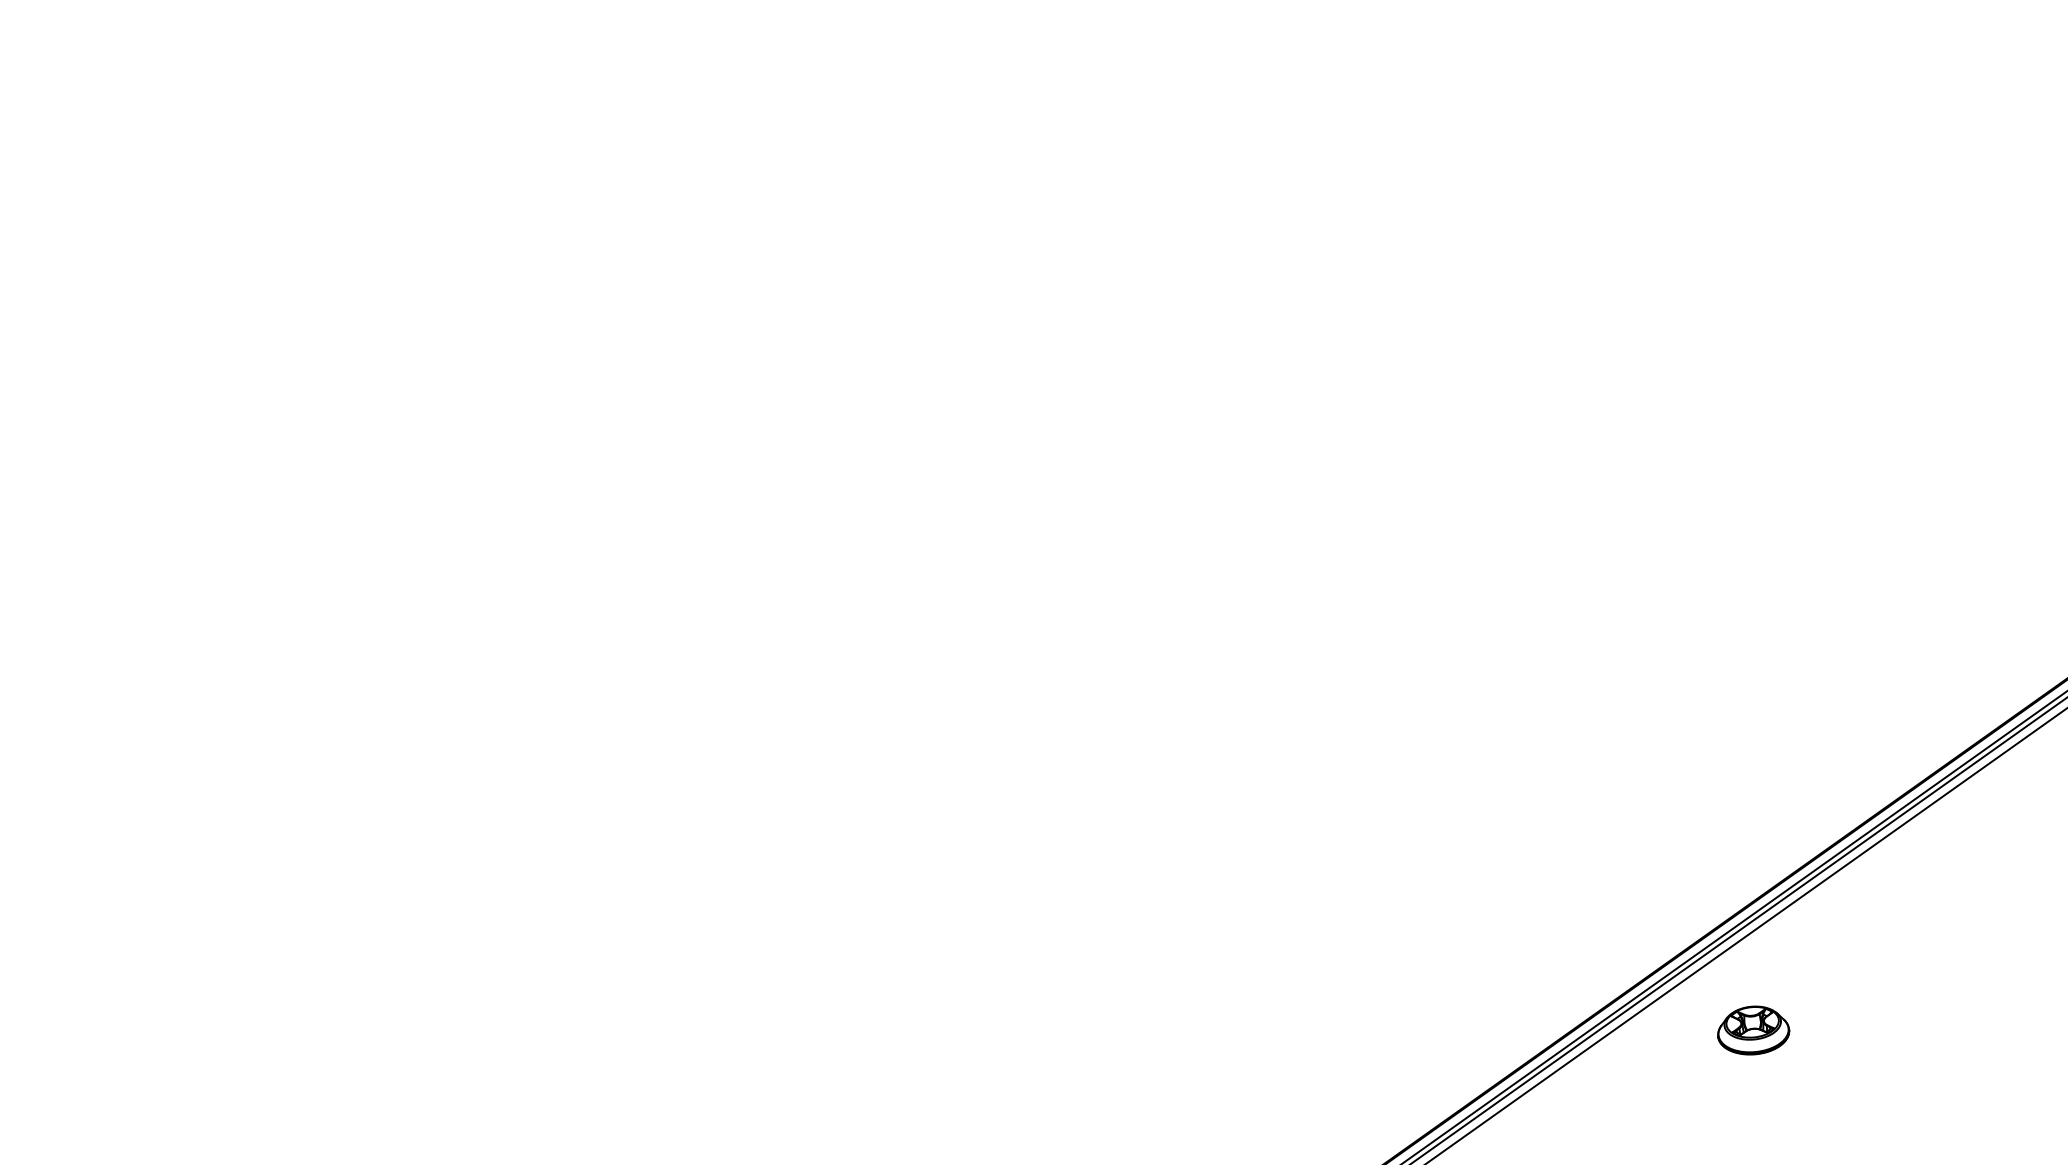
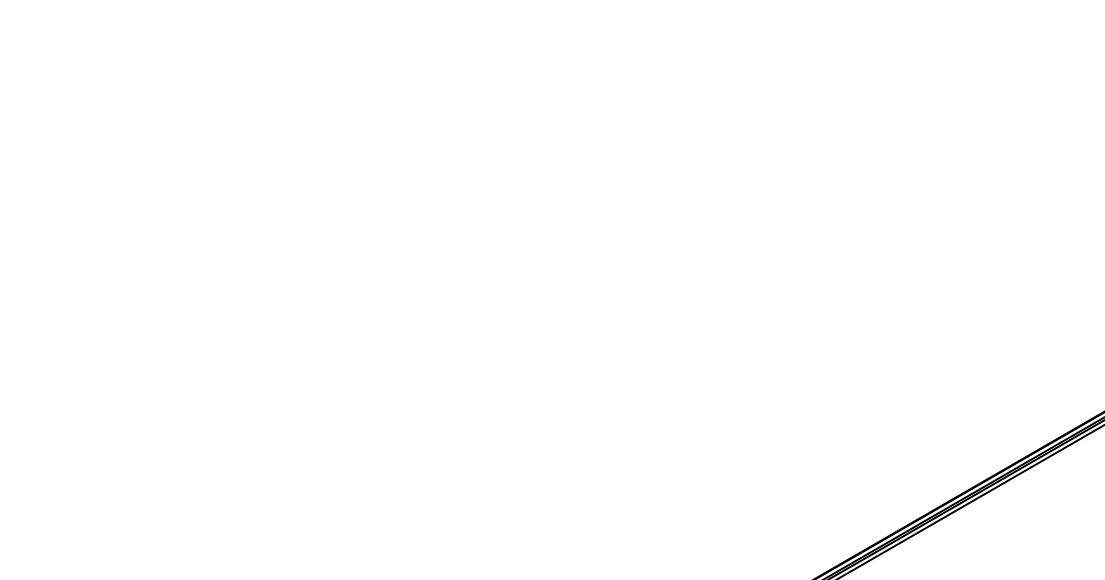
part: (1752, 1029) -> (964, 549), removed

